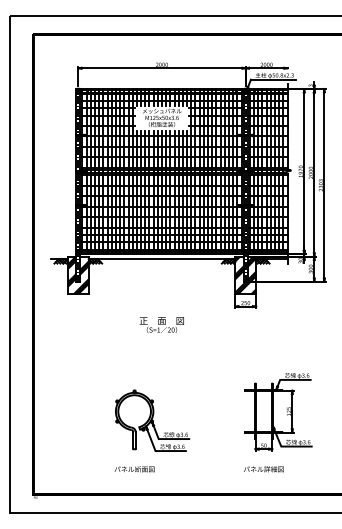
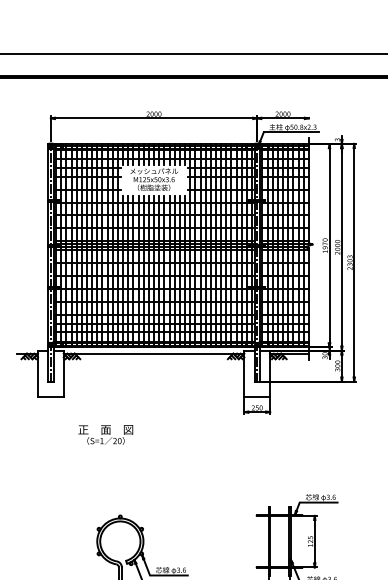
hatch: (77, 275) -> (49, 373), removed
hatch: (245, 275) -> (257, 373), removed
text: (161, 324) -> (105, 434), moved

